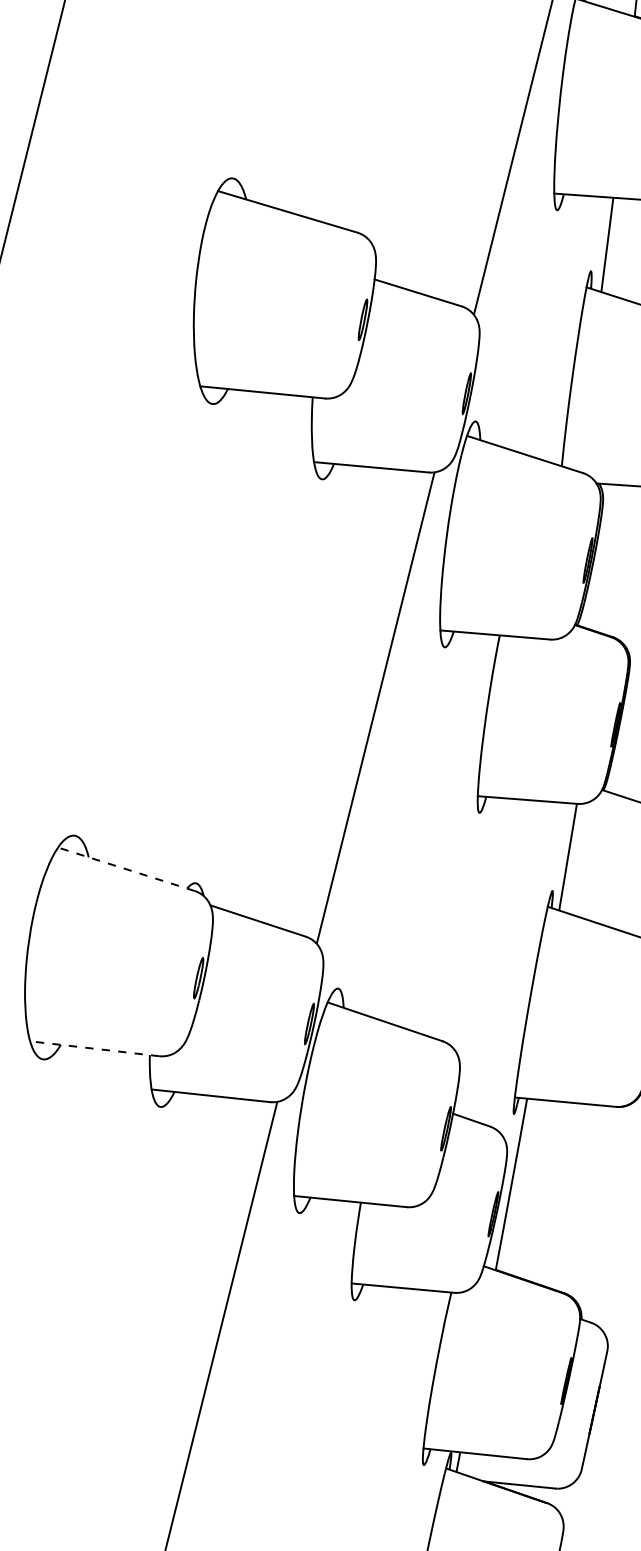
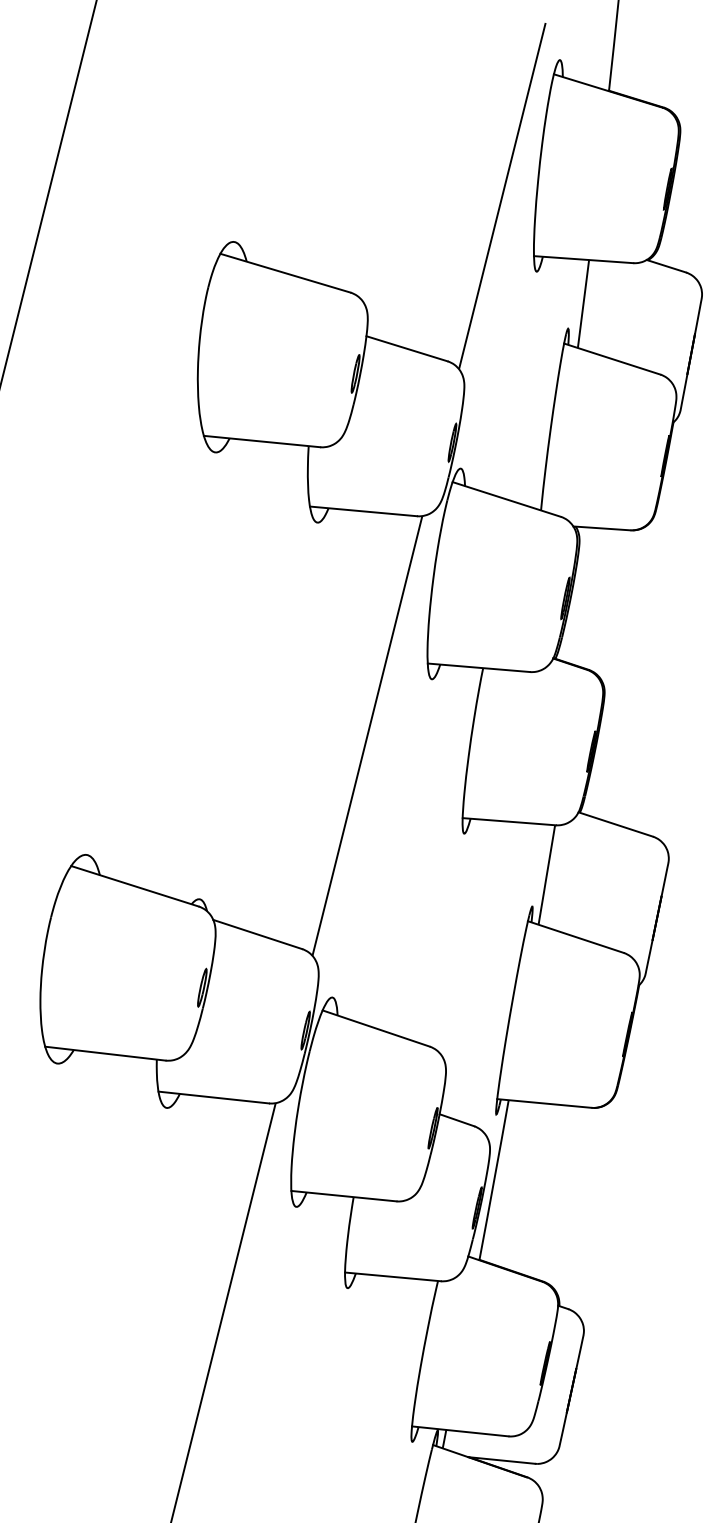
line: (125, 869) -> (134, 886), dashed -> solid
line: (94, 1048) -> (105, 1053), dashed -> solid

